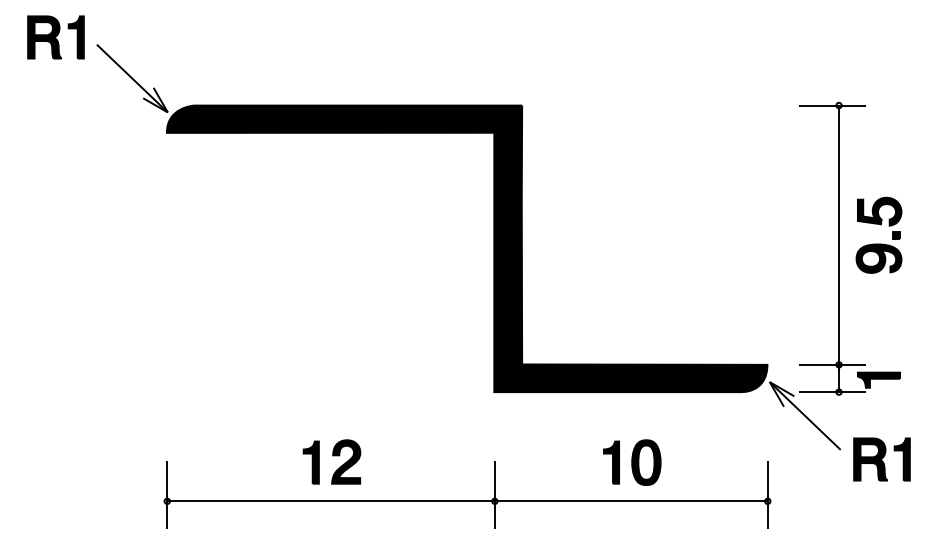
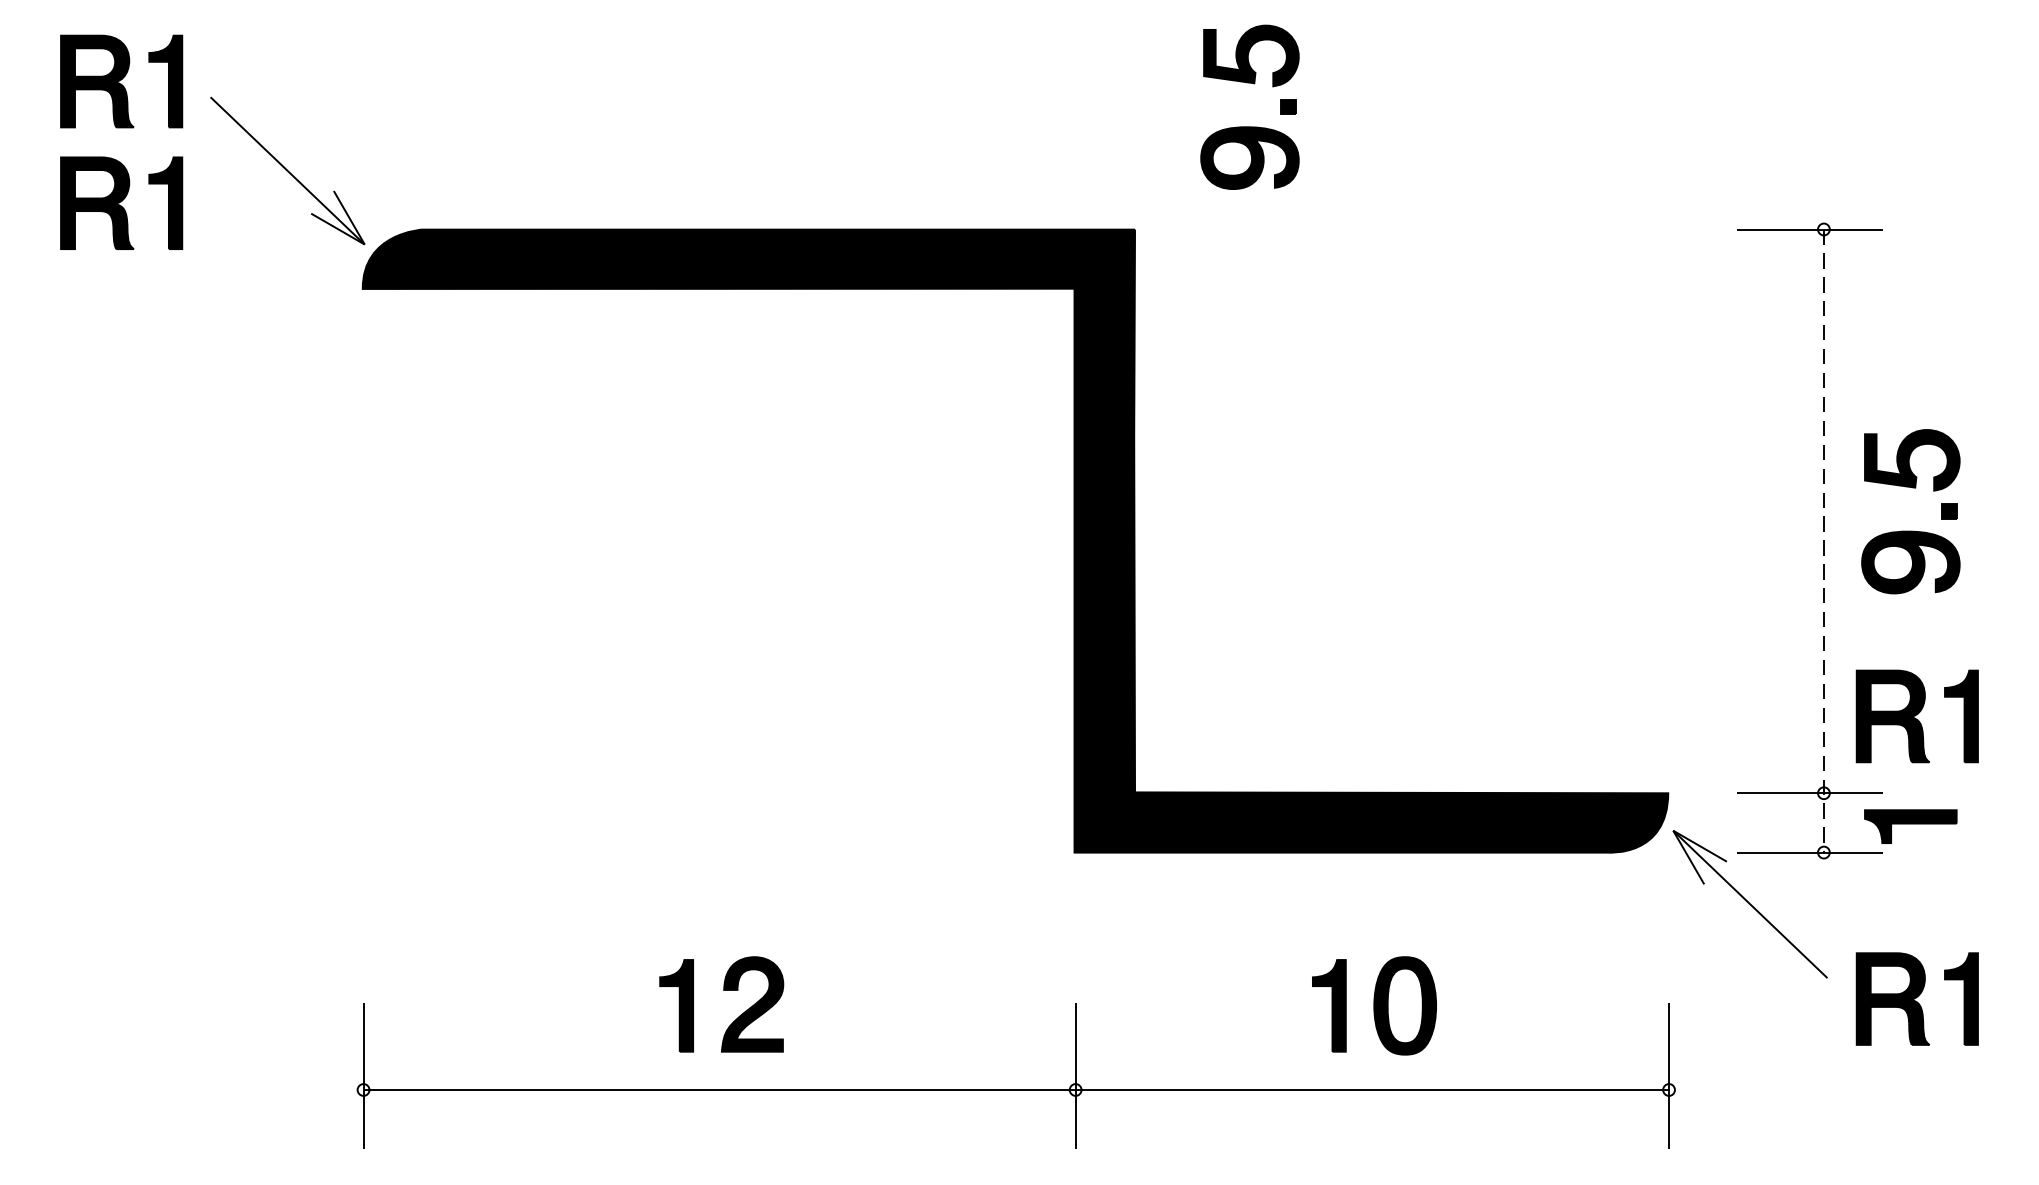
part: (574, 57) -> (1248, 125), added
part: (55, 93) -> (120, 203), added
line: (839, 249) -> (1824, 542), solid -> dashed
part: (881, 329) -> (1916, 716), added

